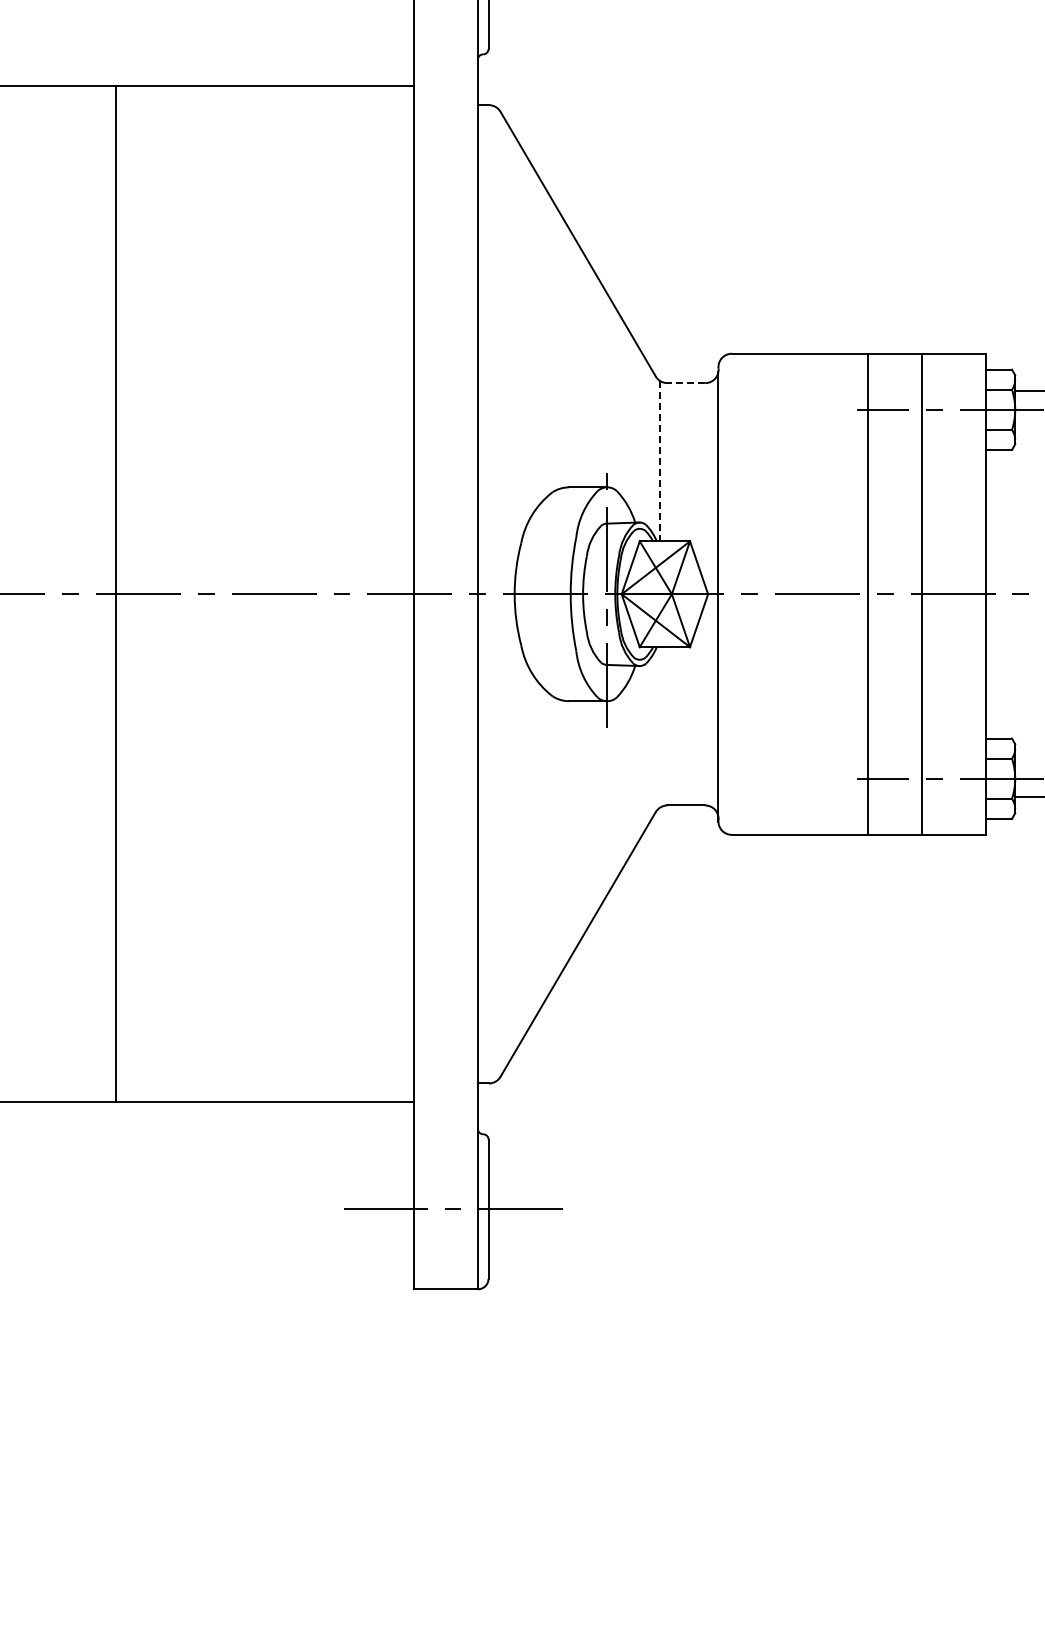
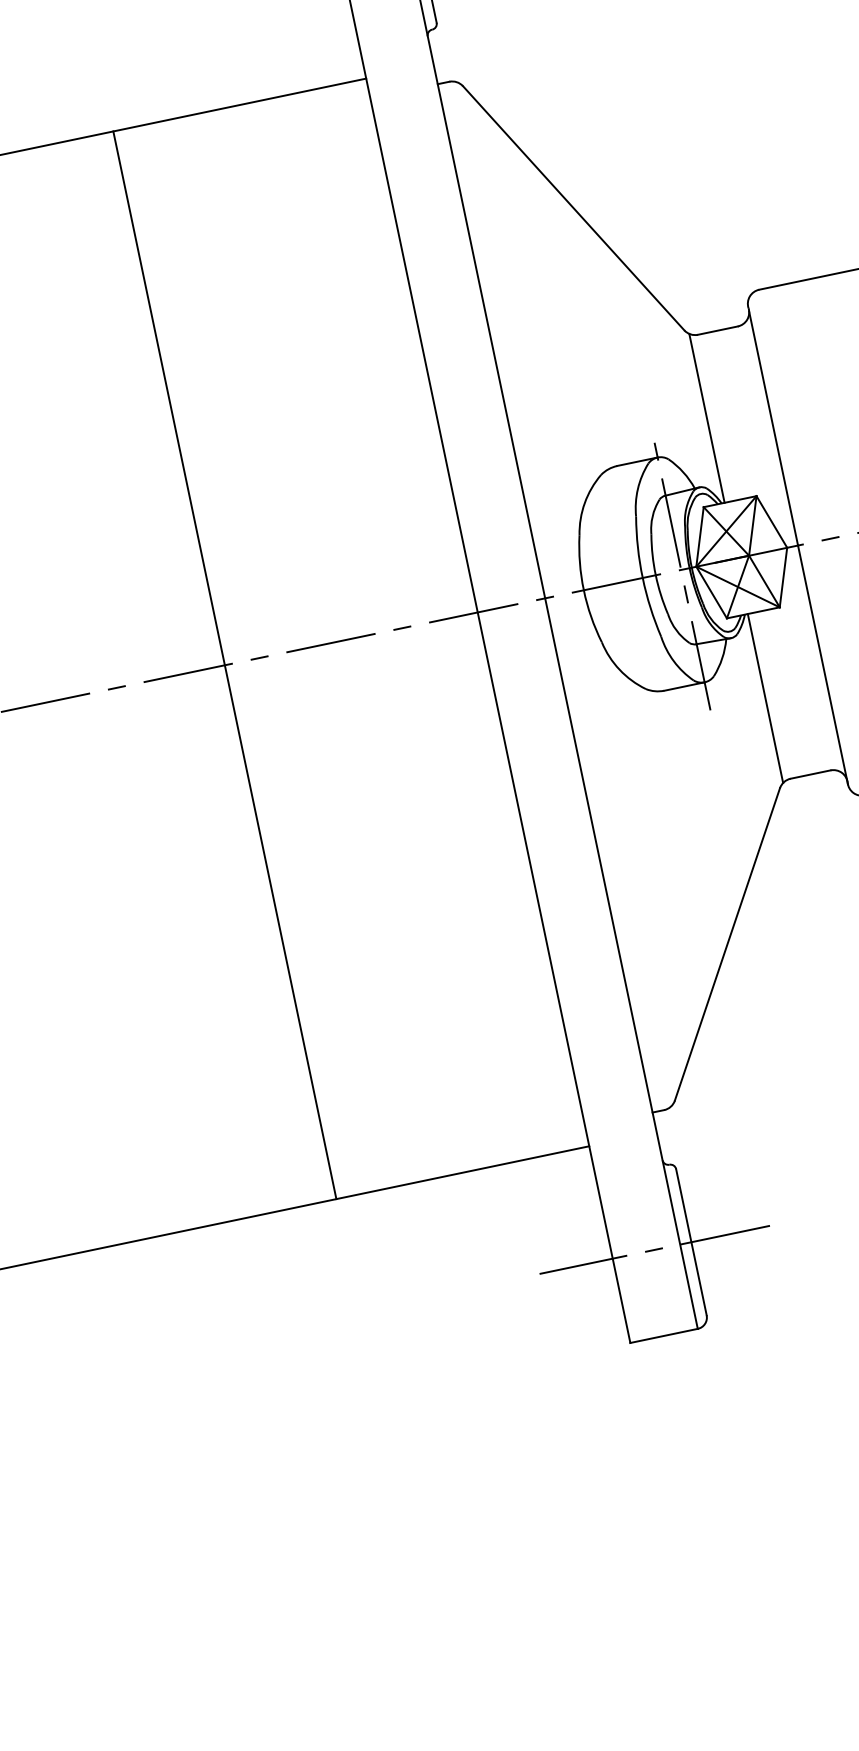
line: (686, 383) -> (718, 330), dashed -> solid
line: (659, 461) -> (706, 418), dashed -> solid
line: (116, 594) -> (225, 665), moved
line: (659, 727) -> (765, 698), added

